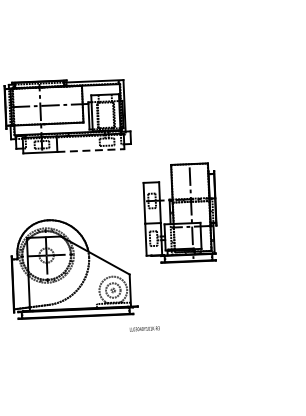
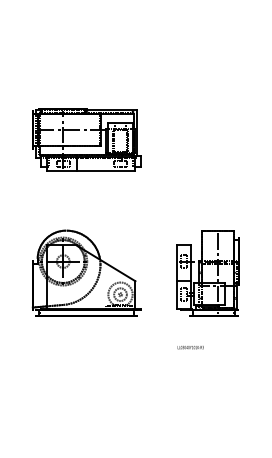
line: (91, 151) -> (106, 171), dashed -> solid
part: (179, 213) -> (207, 273), moved
text: (144, 328) -> (190, 347), moved

